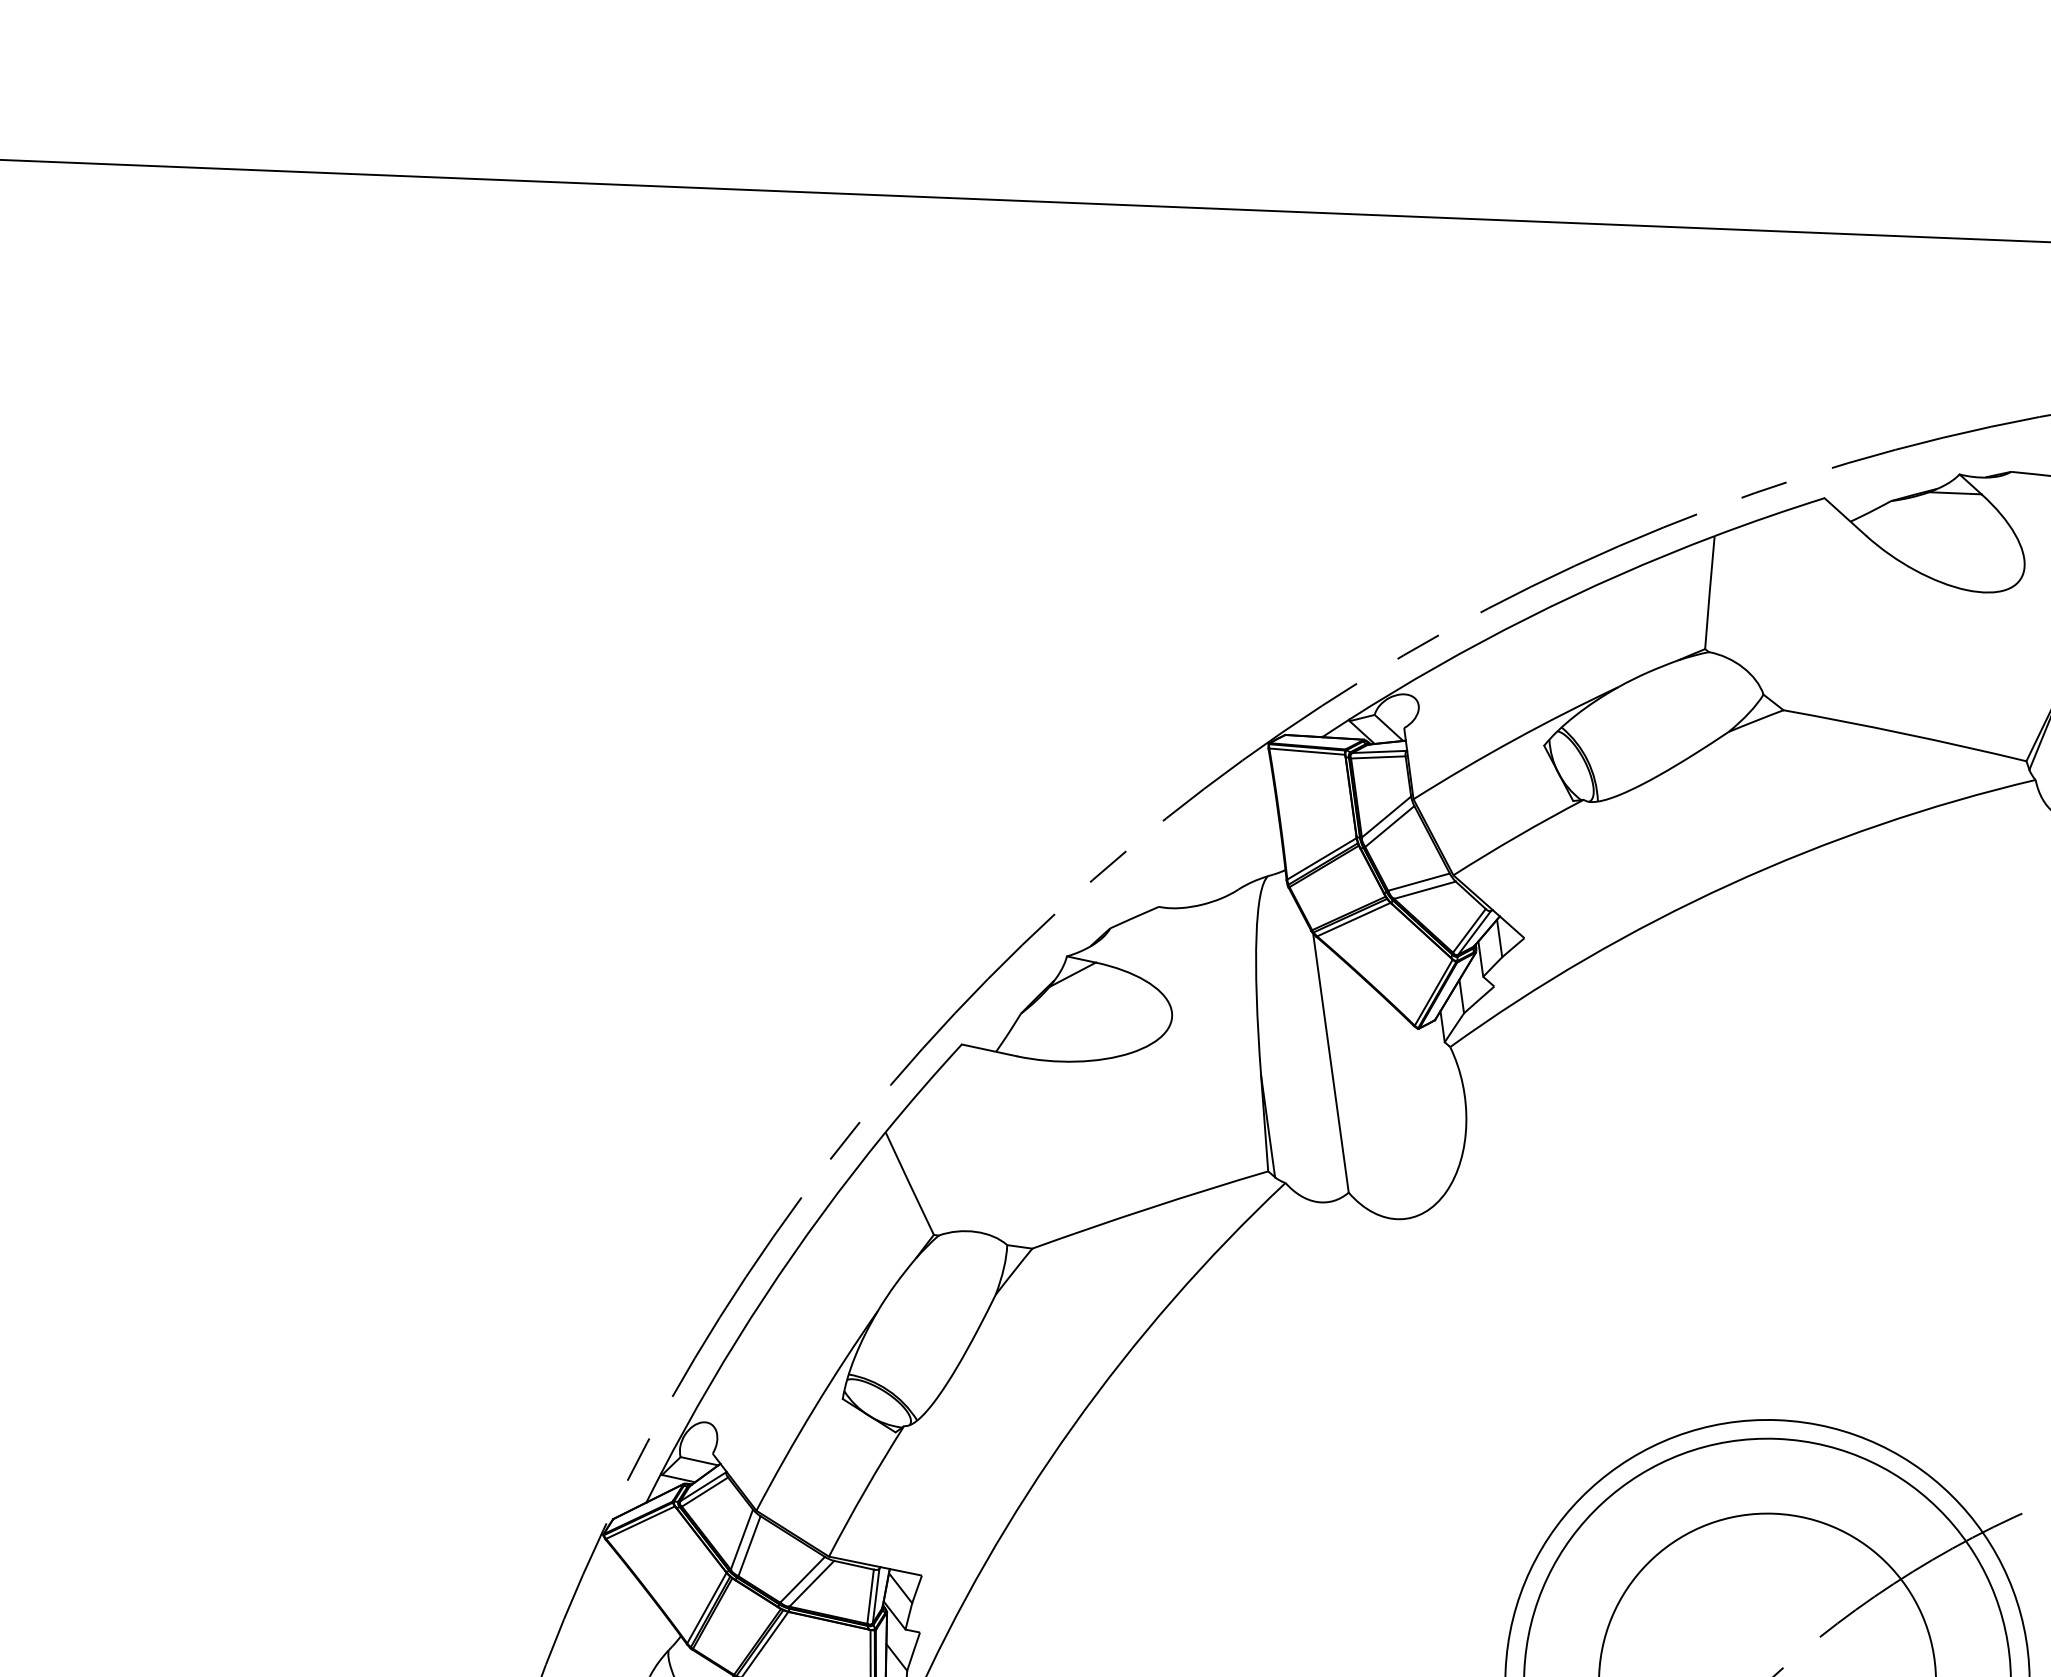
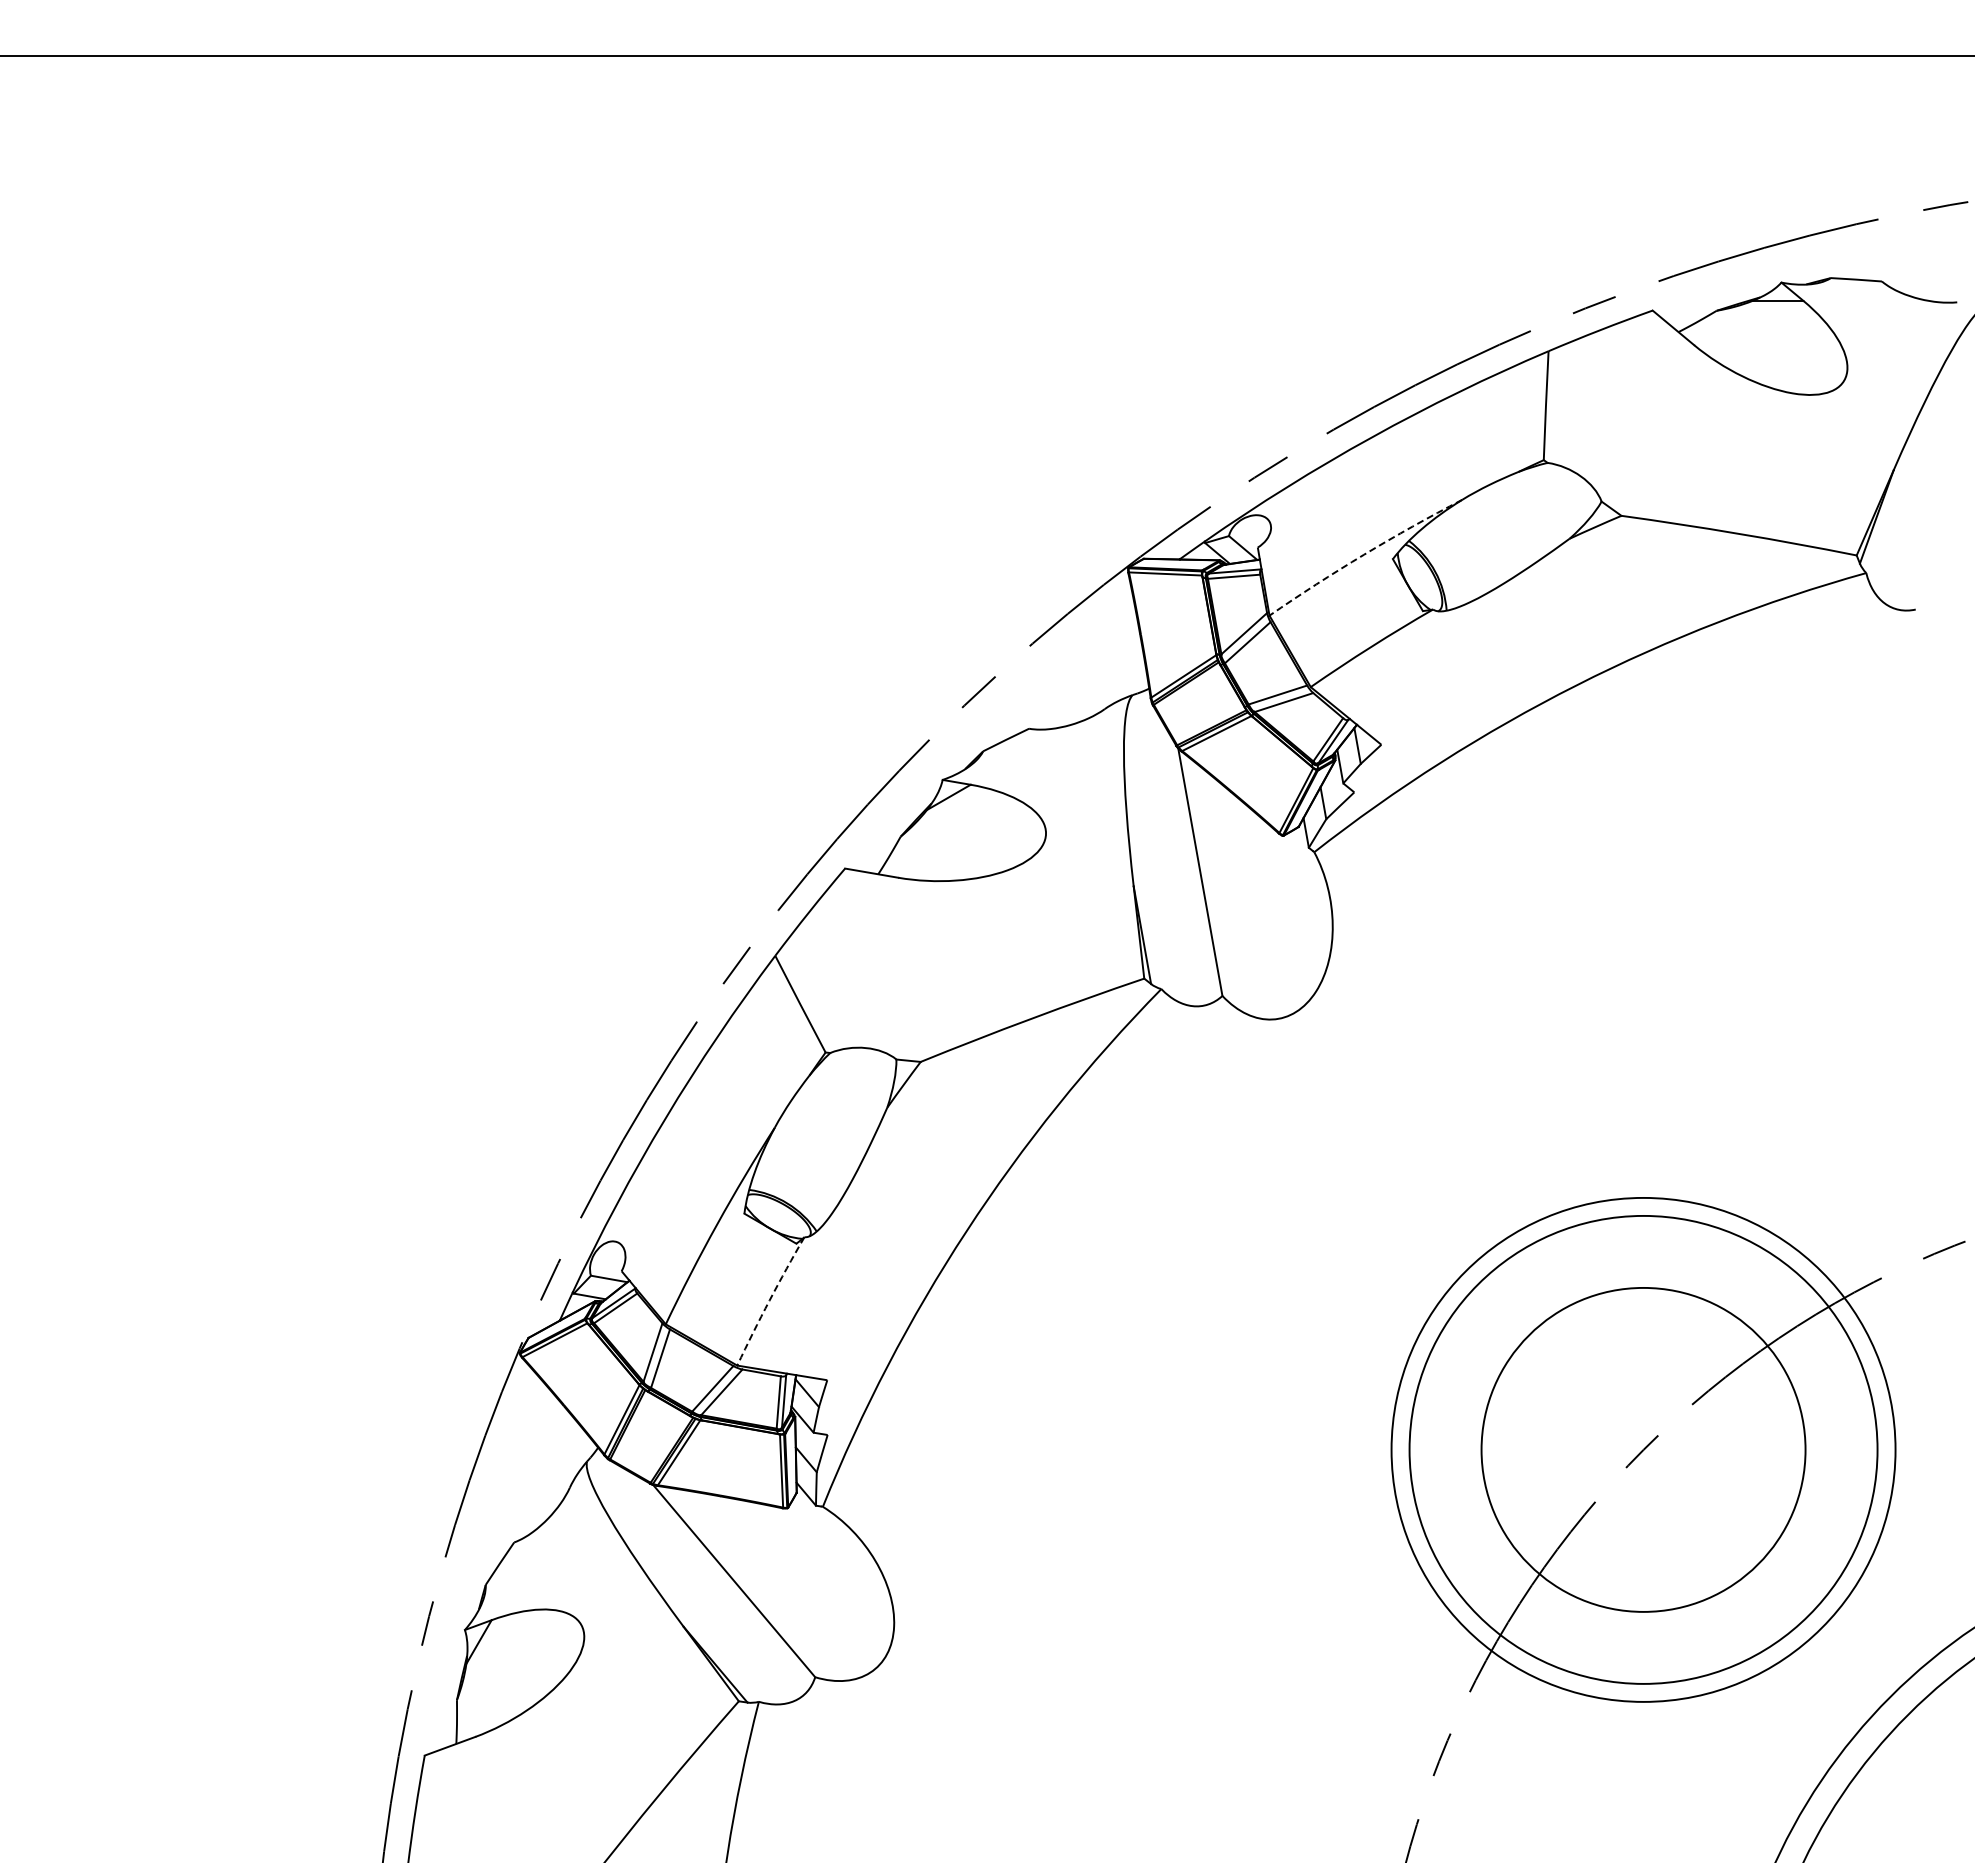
arc: (1514, 739) -> (1364, 554), solid -> dashed
arc: (865, 1490) -> (769, 1300), solid -> dashed

